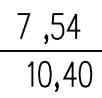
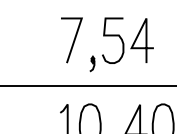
line: (24, 25) -> (73, 39), moved

